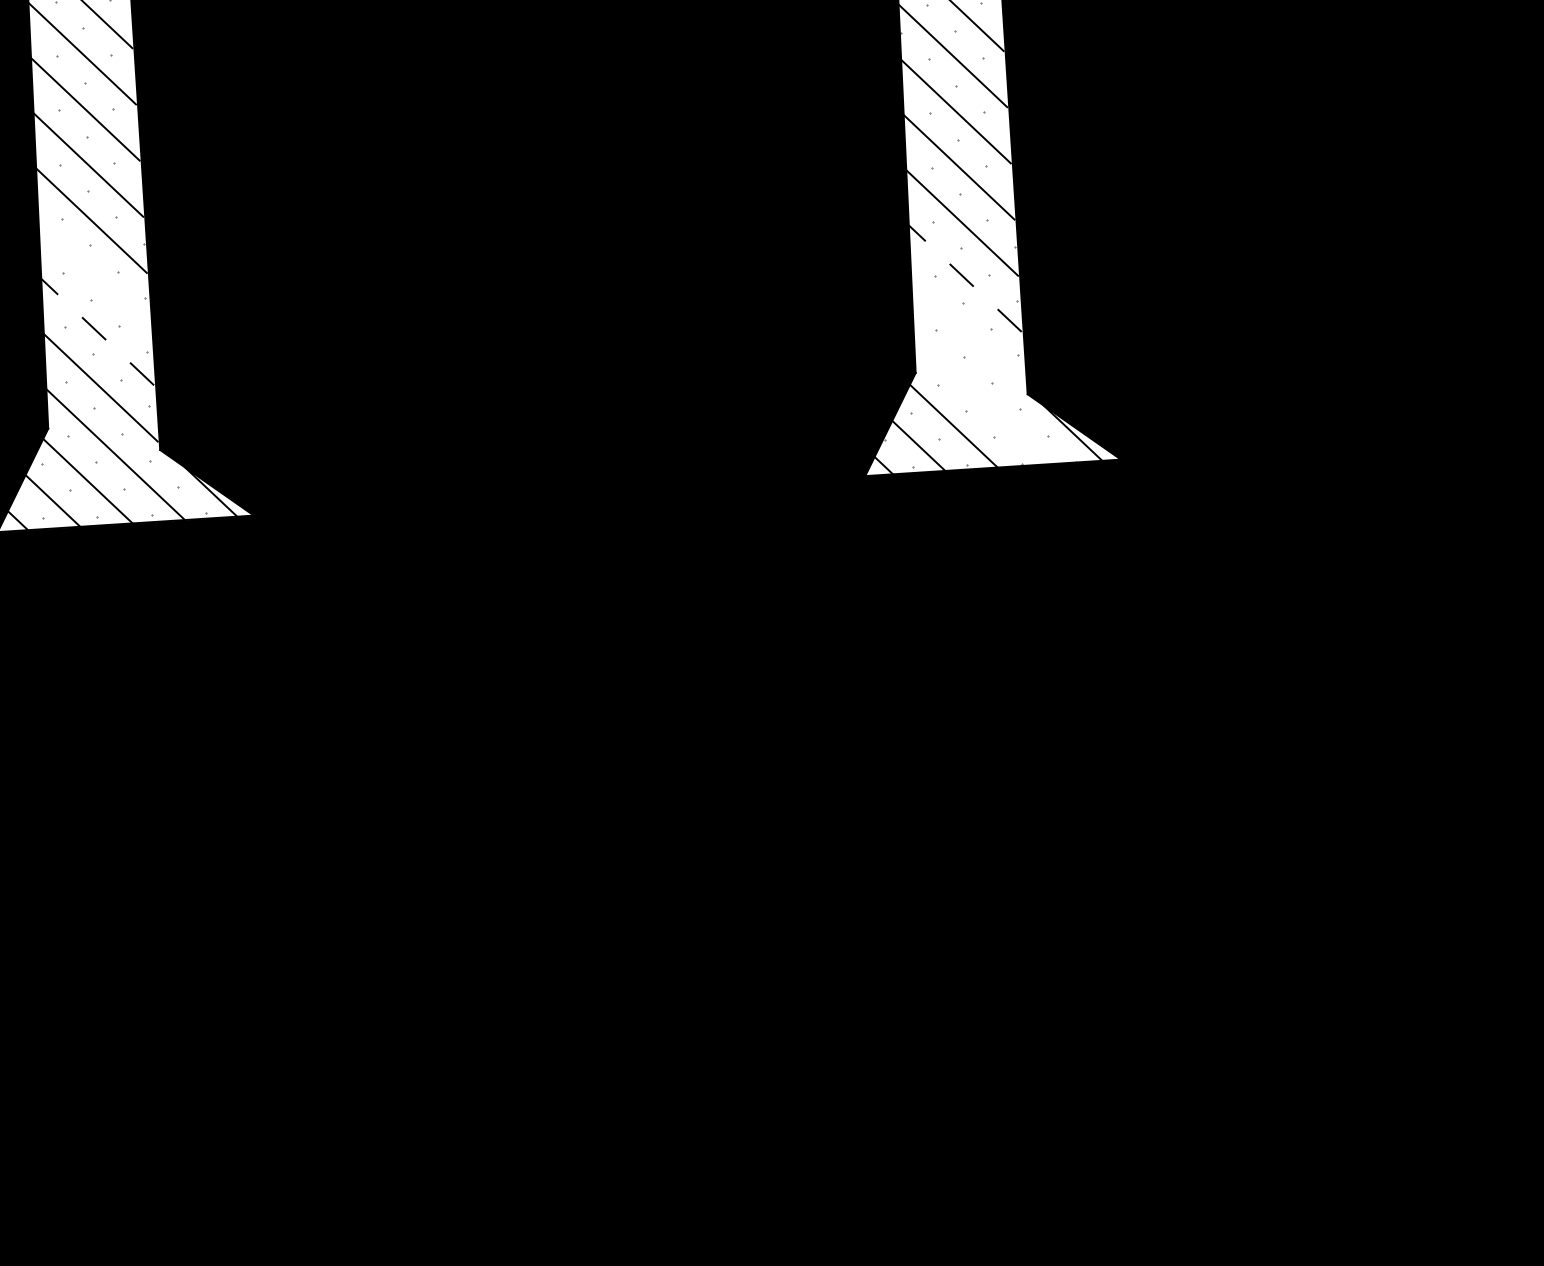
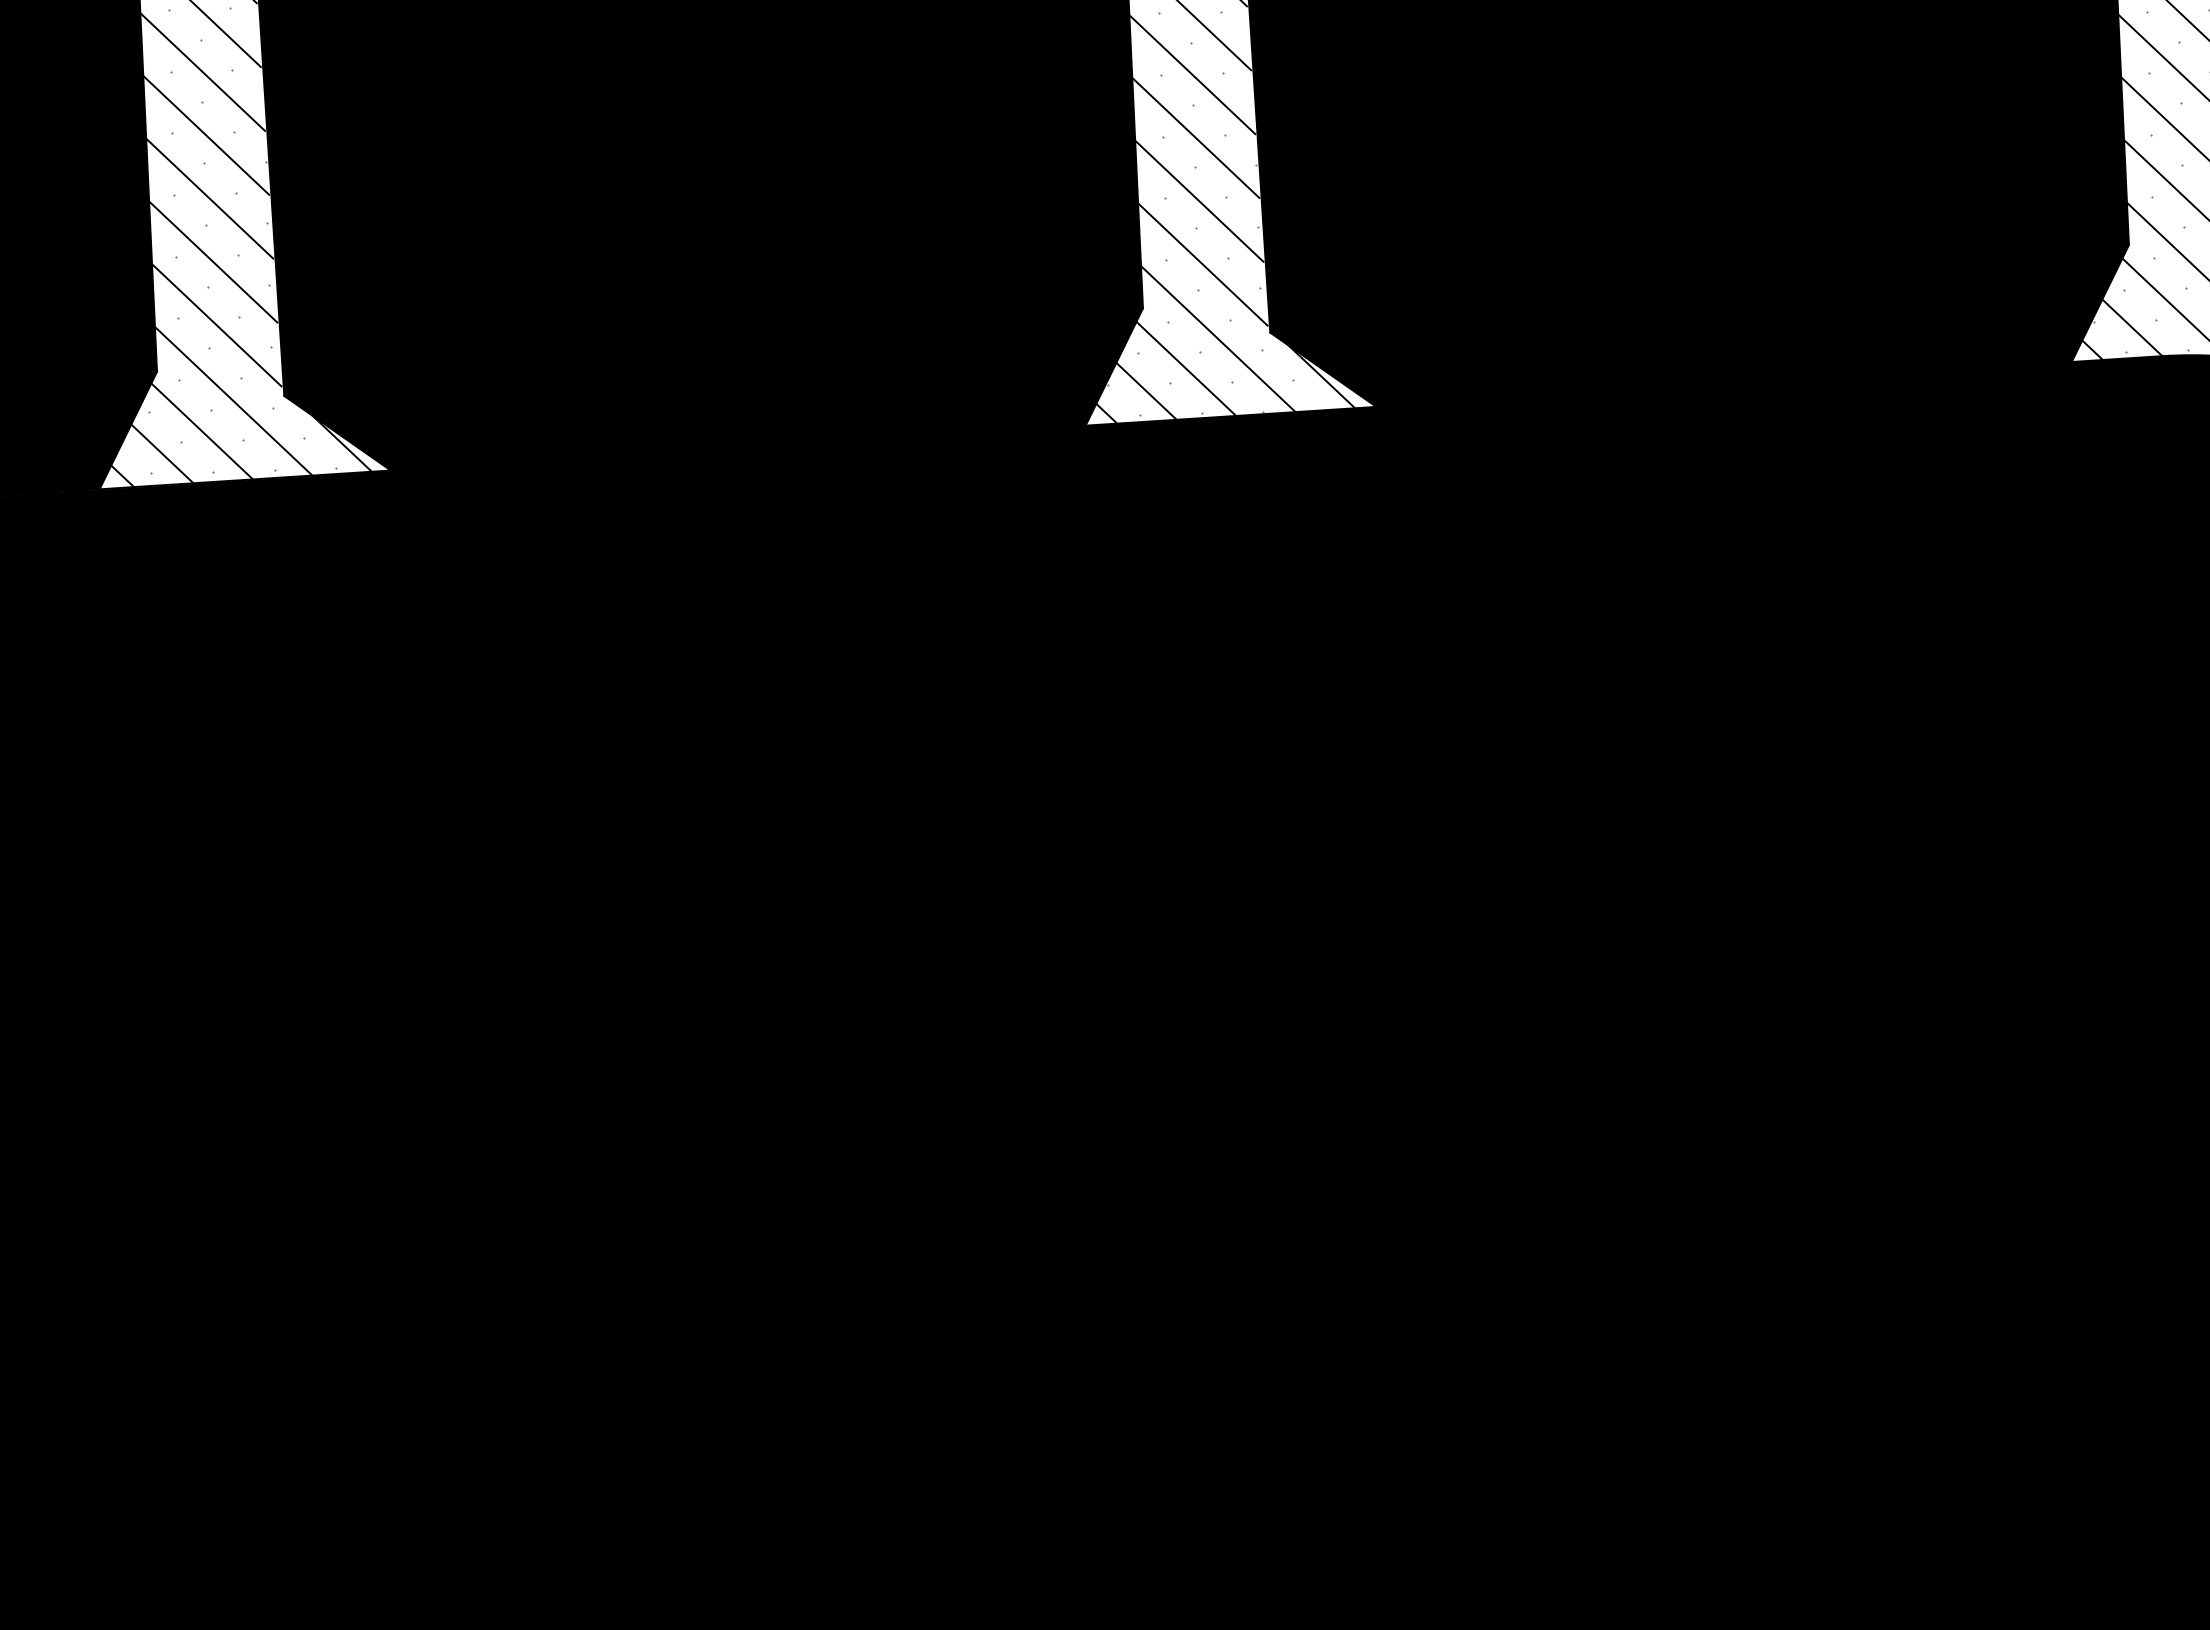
line: (94, 276) -> (209, 198), added
line: (964, 278) -> (1198, 200), dashed -> solid
line: (97, 331) -> (212, 261), dashed -> solid
line: (968, 334) -> (1202, 264), added
line: (982, 400) -> (1218, 339), added

